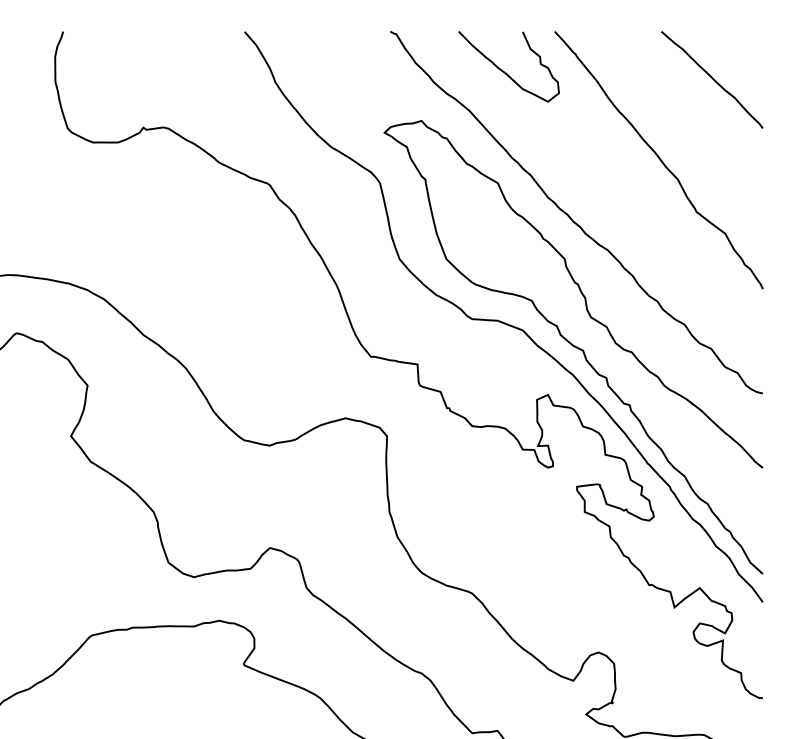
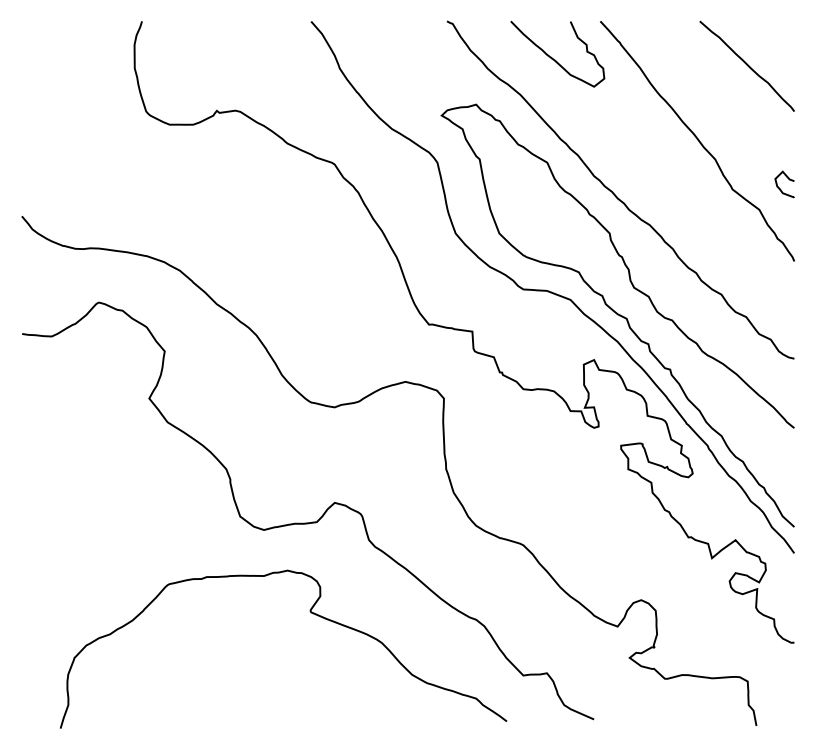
curve: (747, 210) -> (780, 188), added

